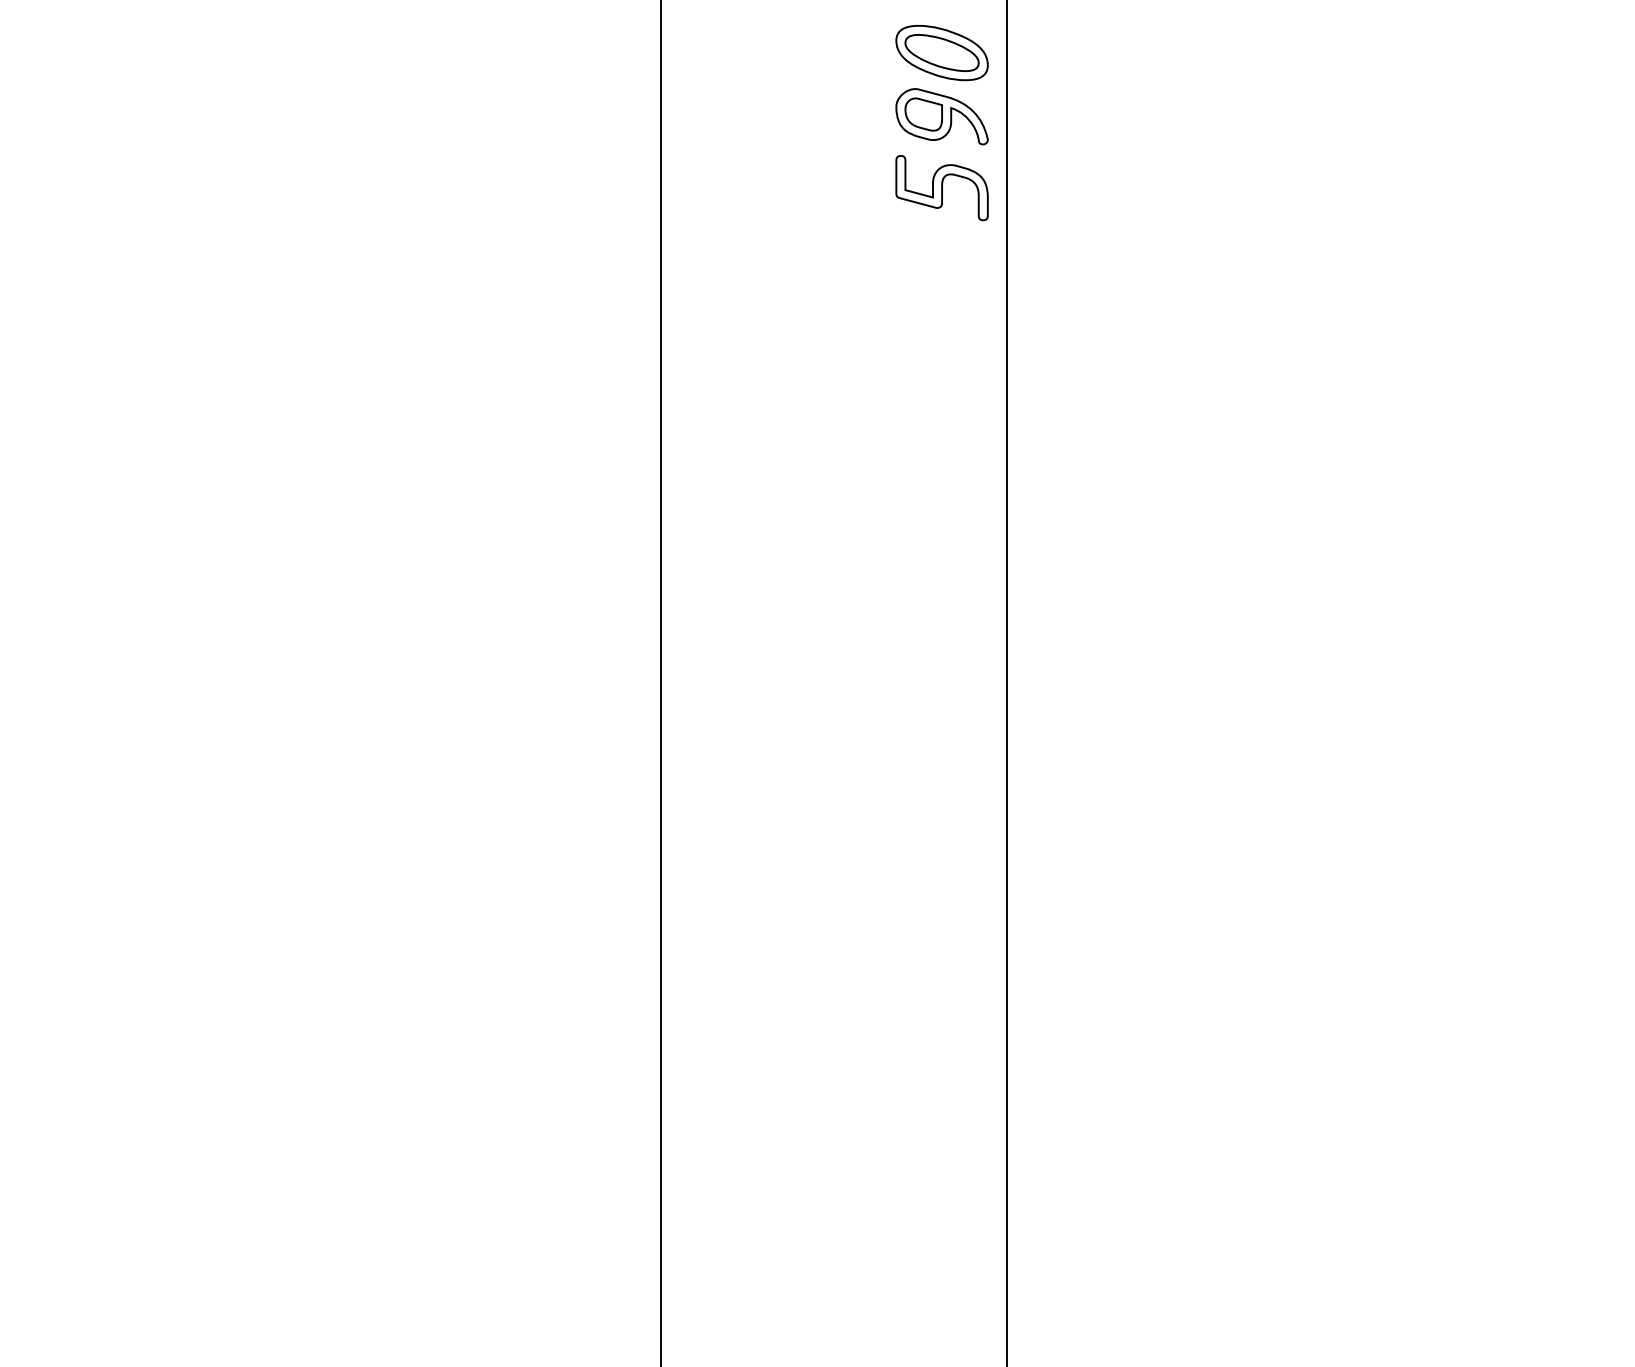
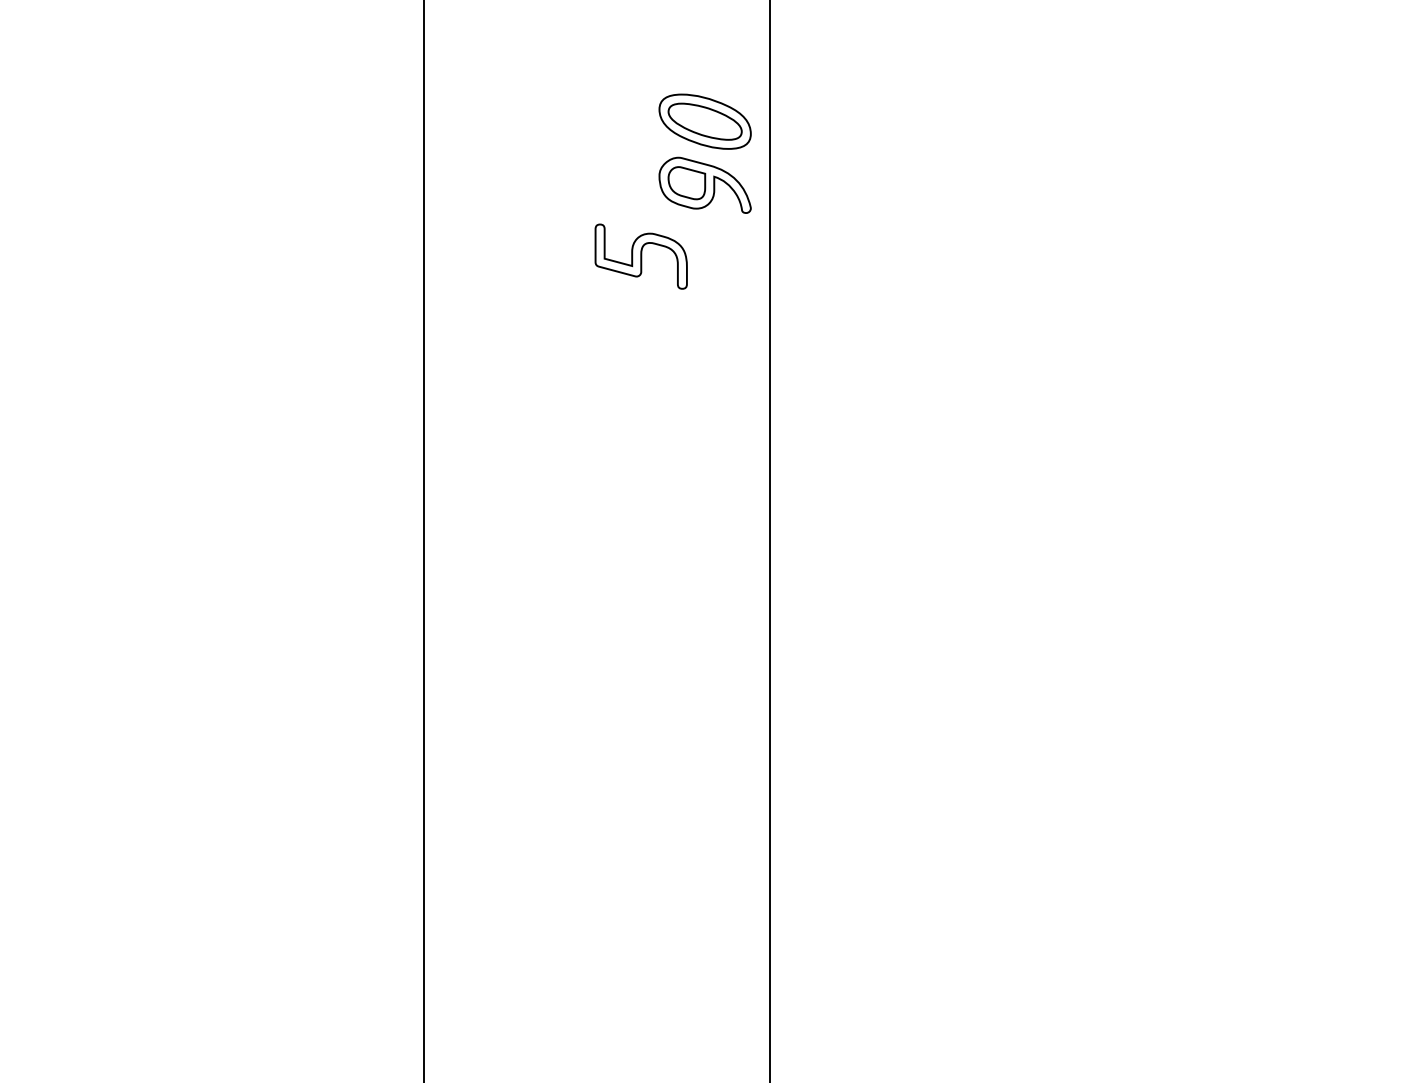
part: (941, 188) -> (640, 257), moved

